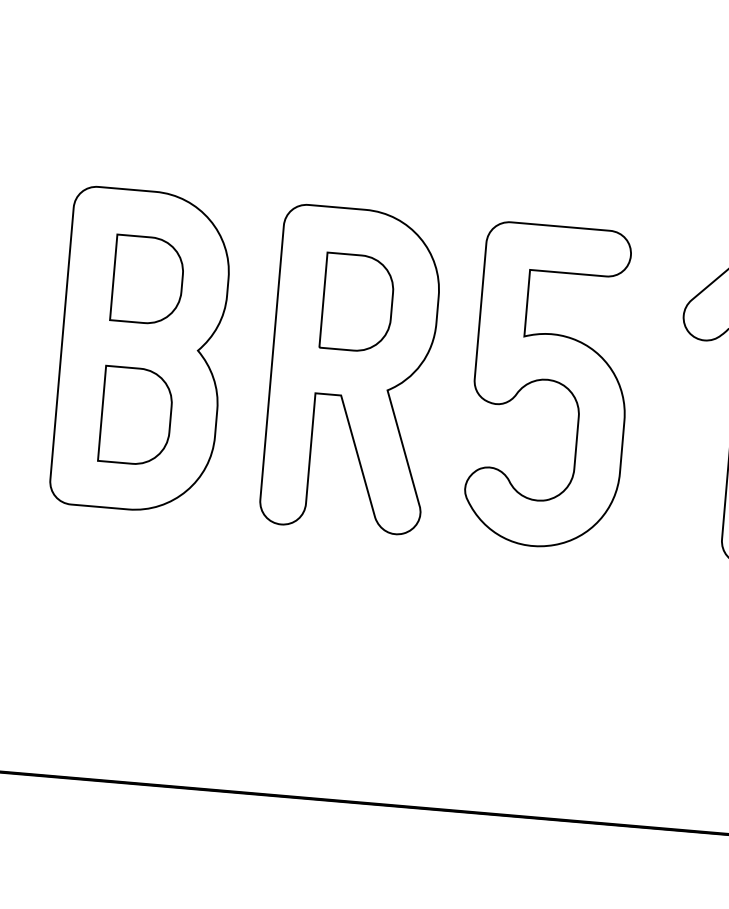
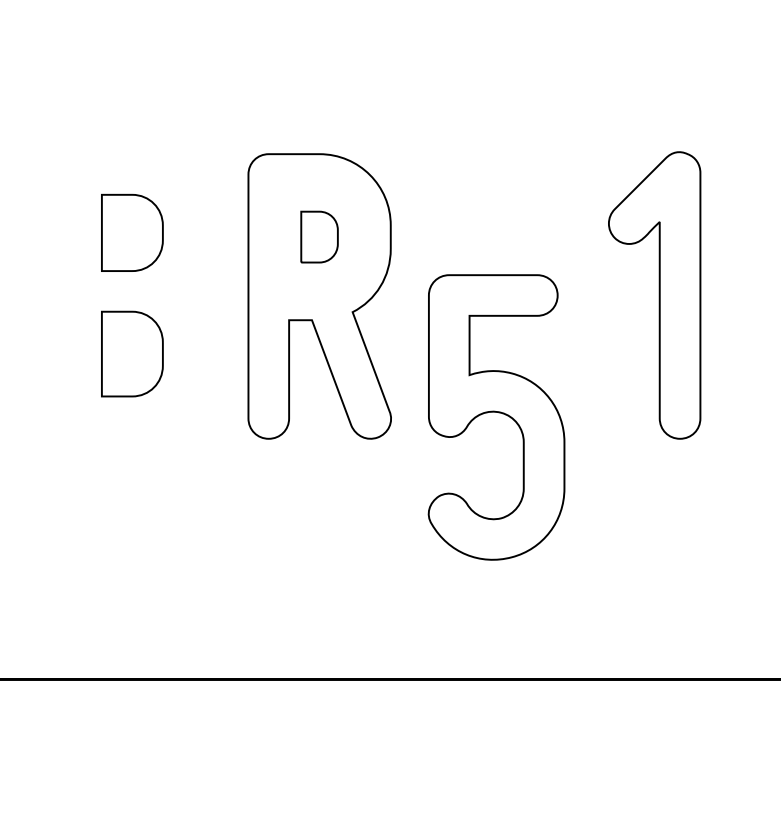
part: (357, 302) -> (319, 236), size x0.6
part: (142, 350) -> (132, 295), removed
part: (550, 386) -> (496, 417), moved

